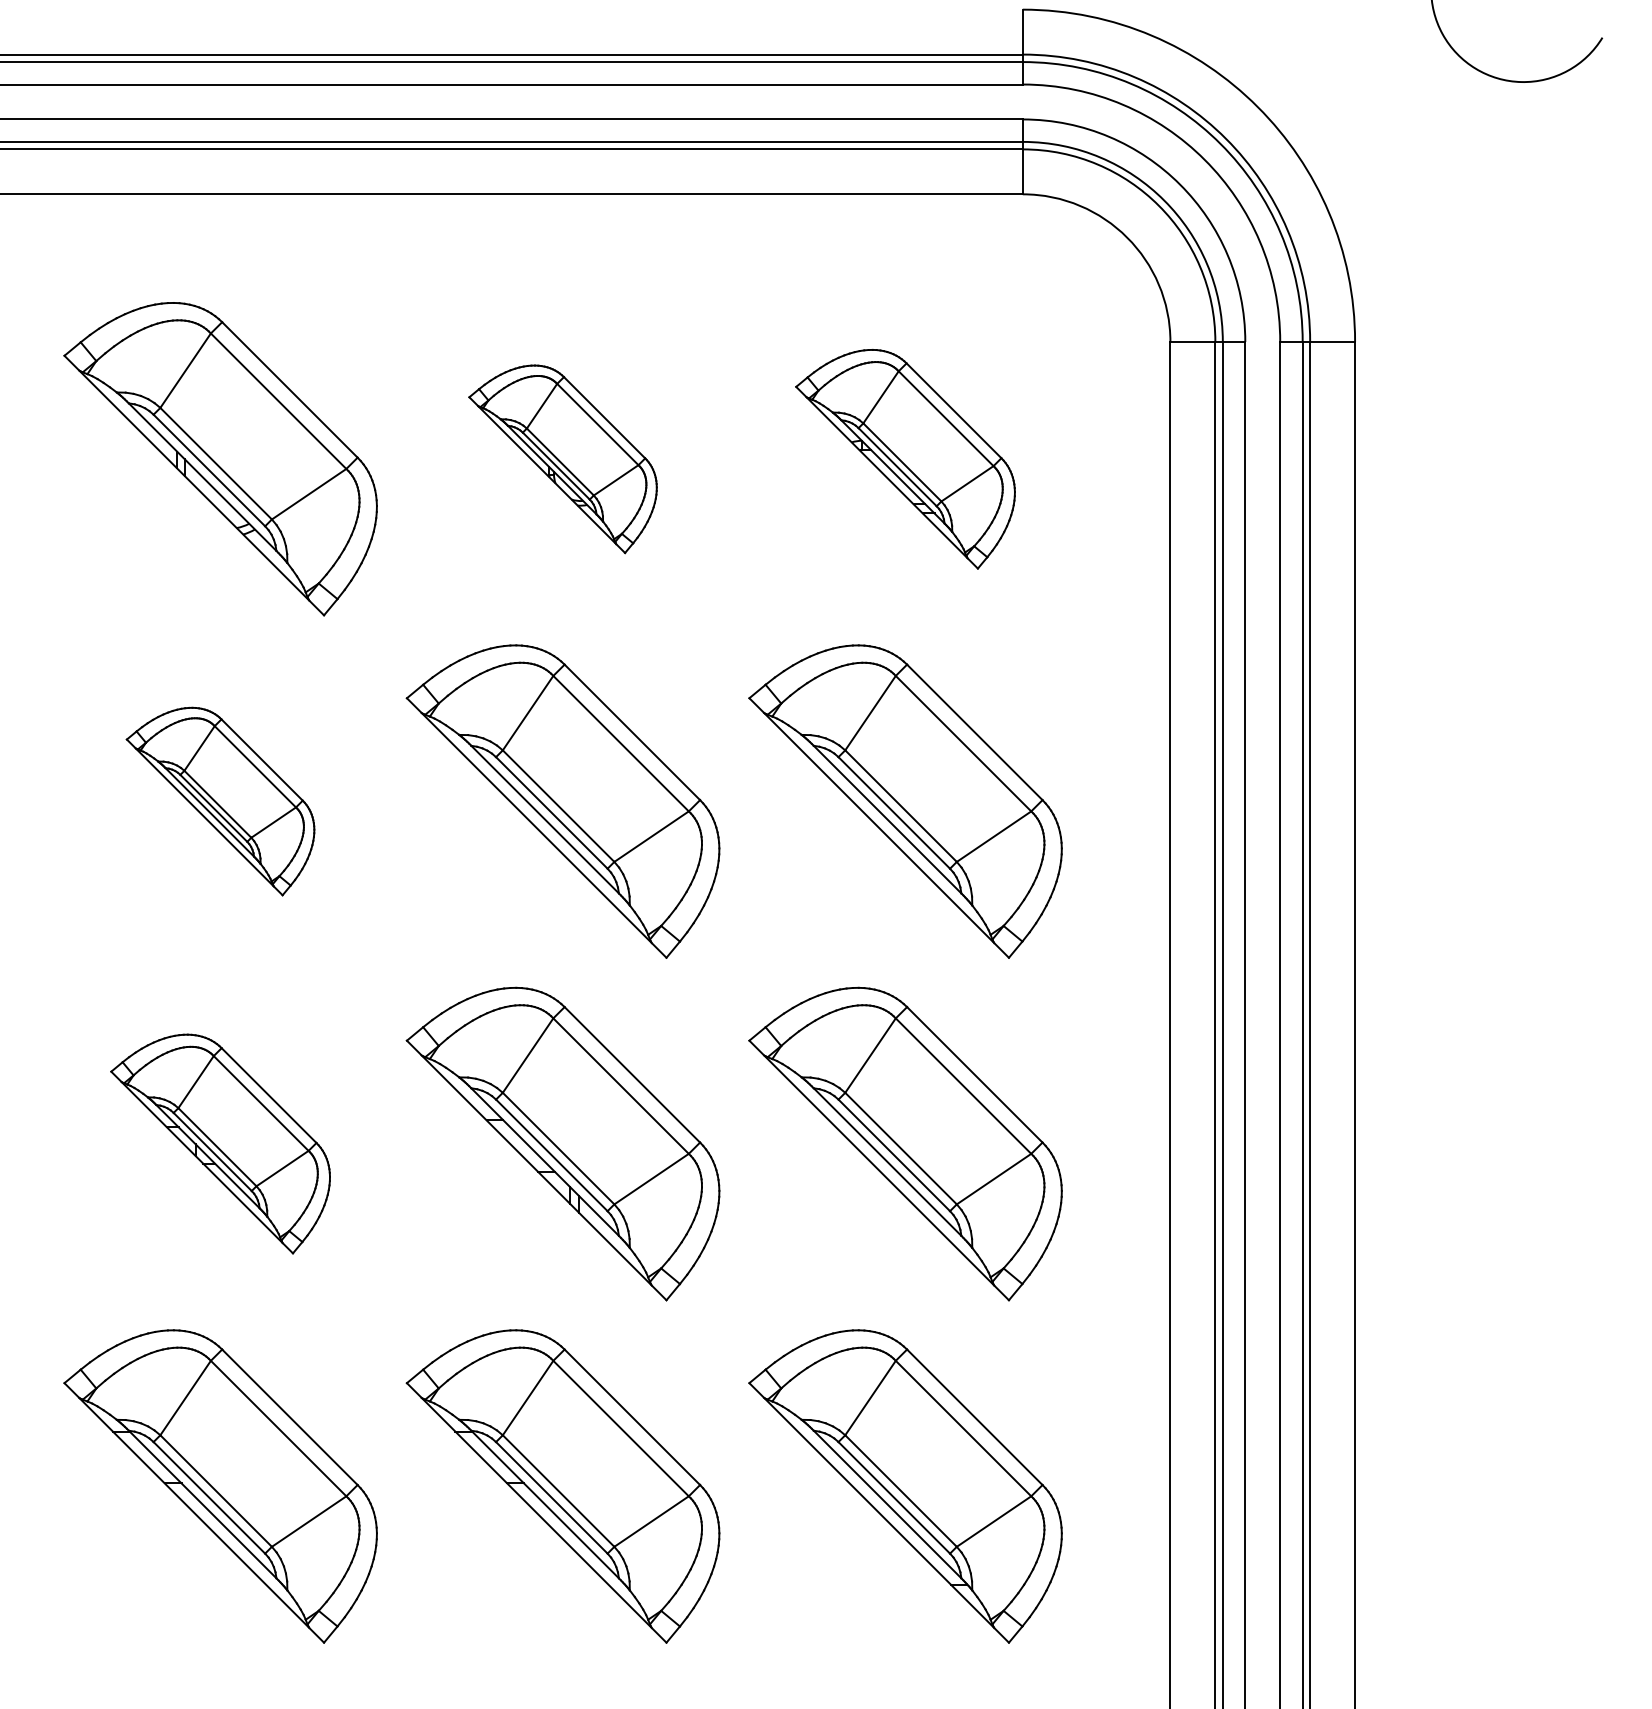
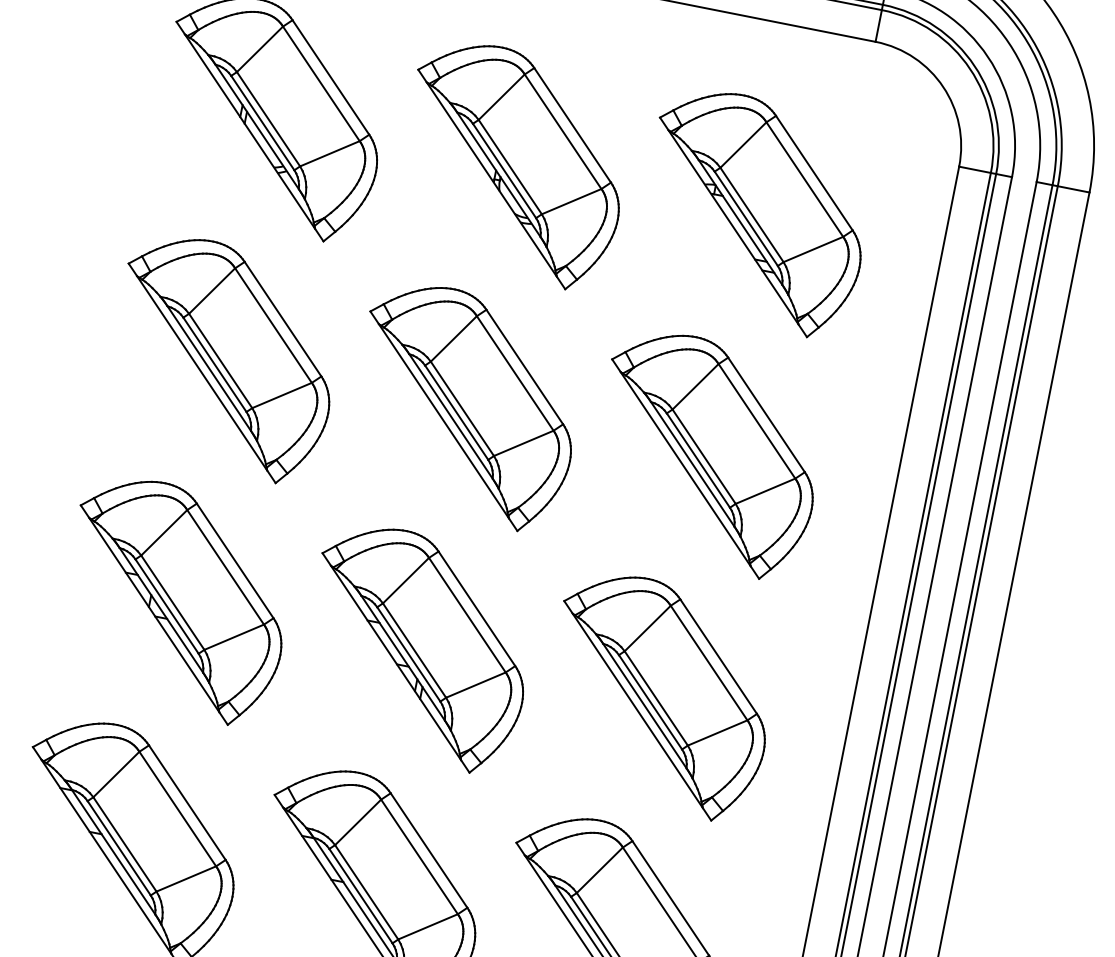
part: (562, 459) -> (513, 164), size x1.67
part: (905, 459) -> (755, 212), size x1.43
part: (220, 801) -> (224, 358), size x1.67
part: (220, 1143) -> (176, 599), size x1.43

